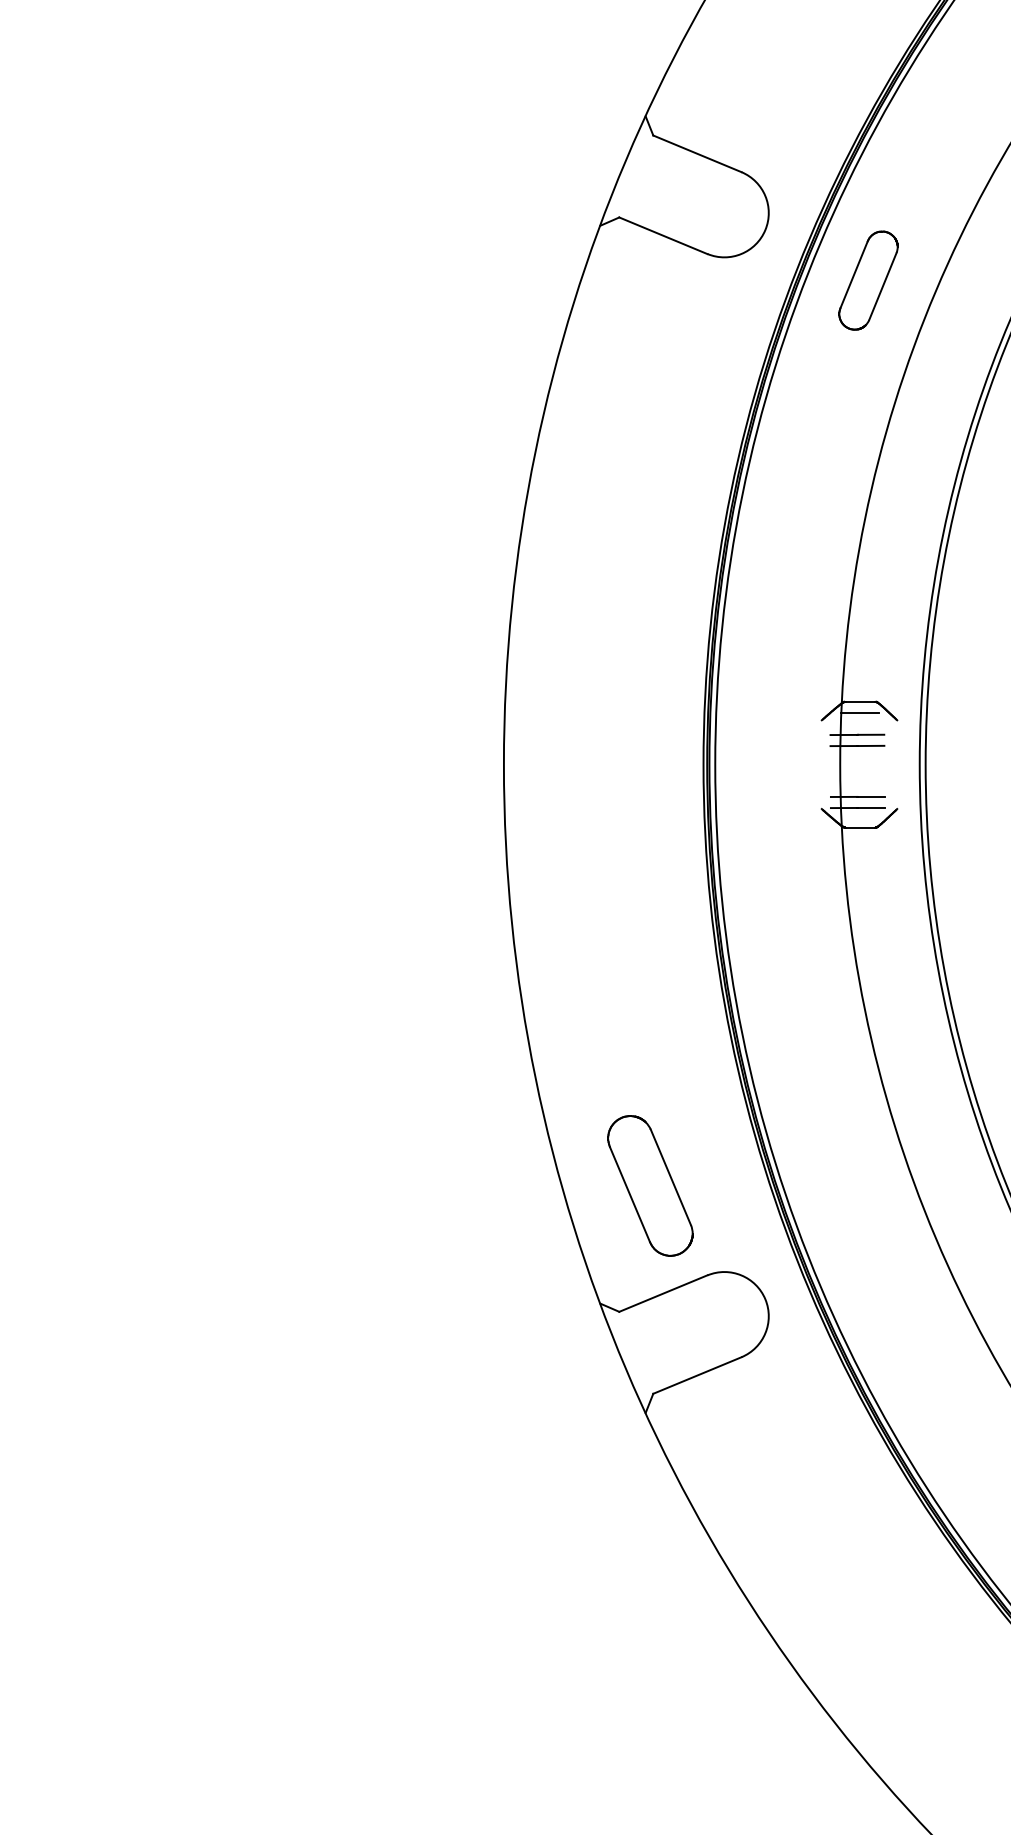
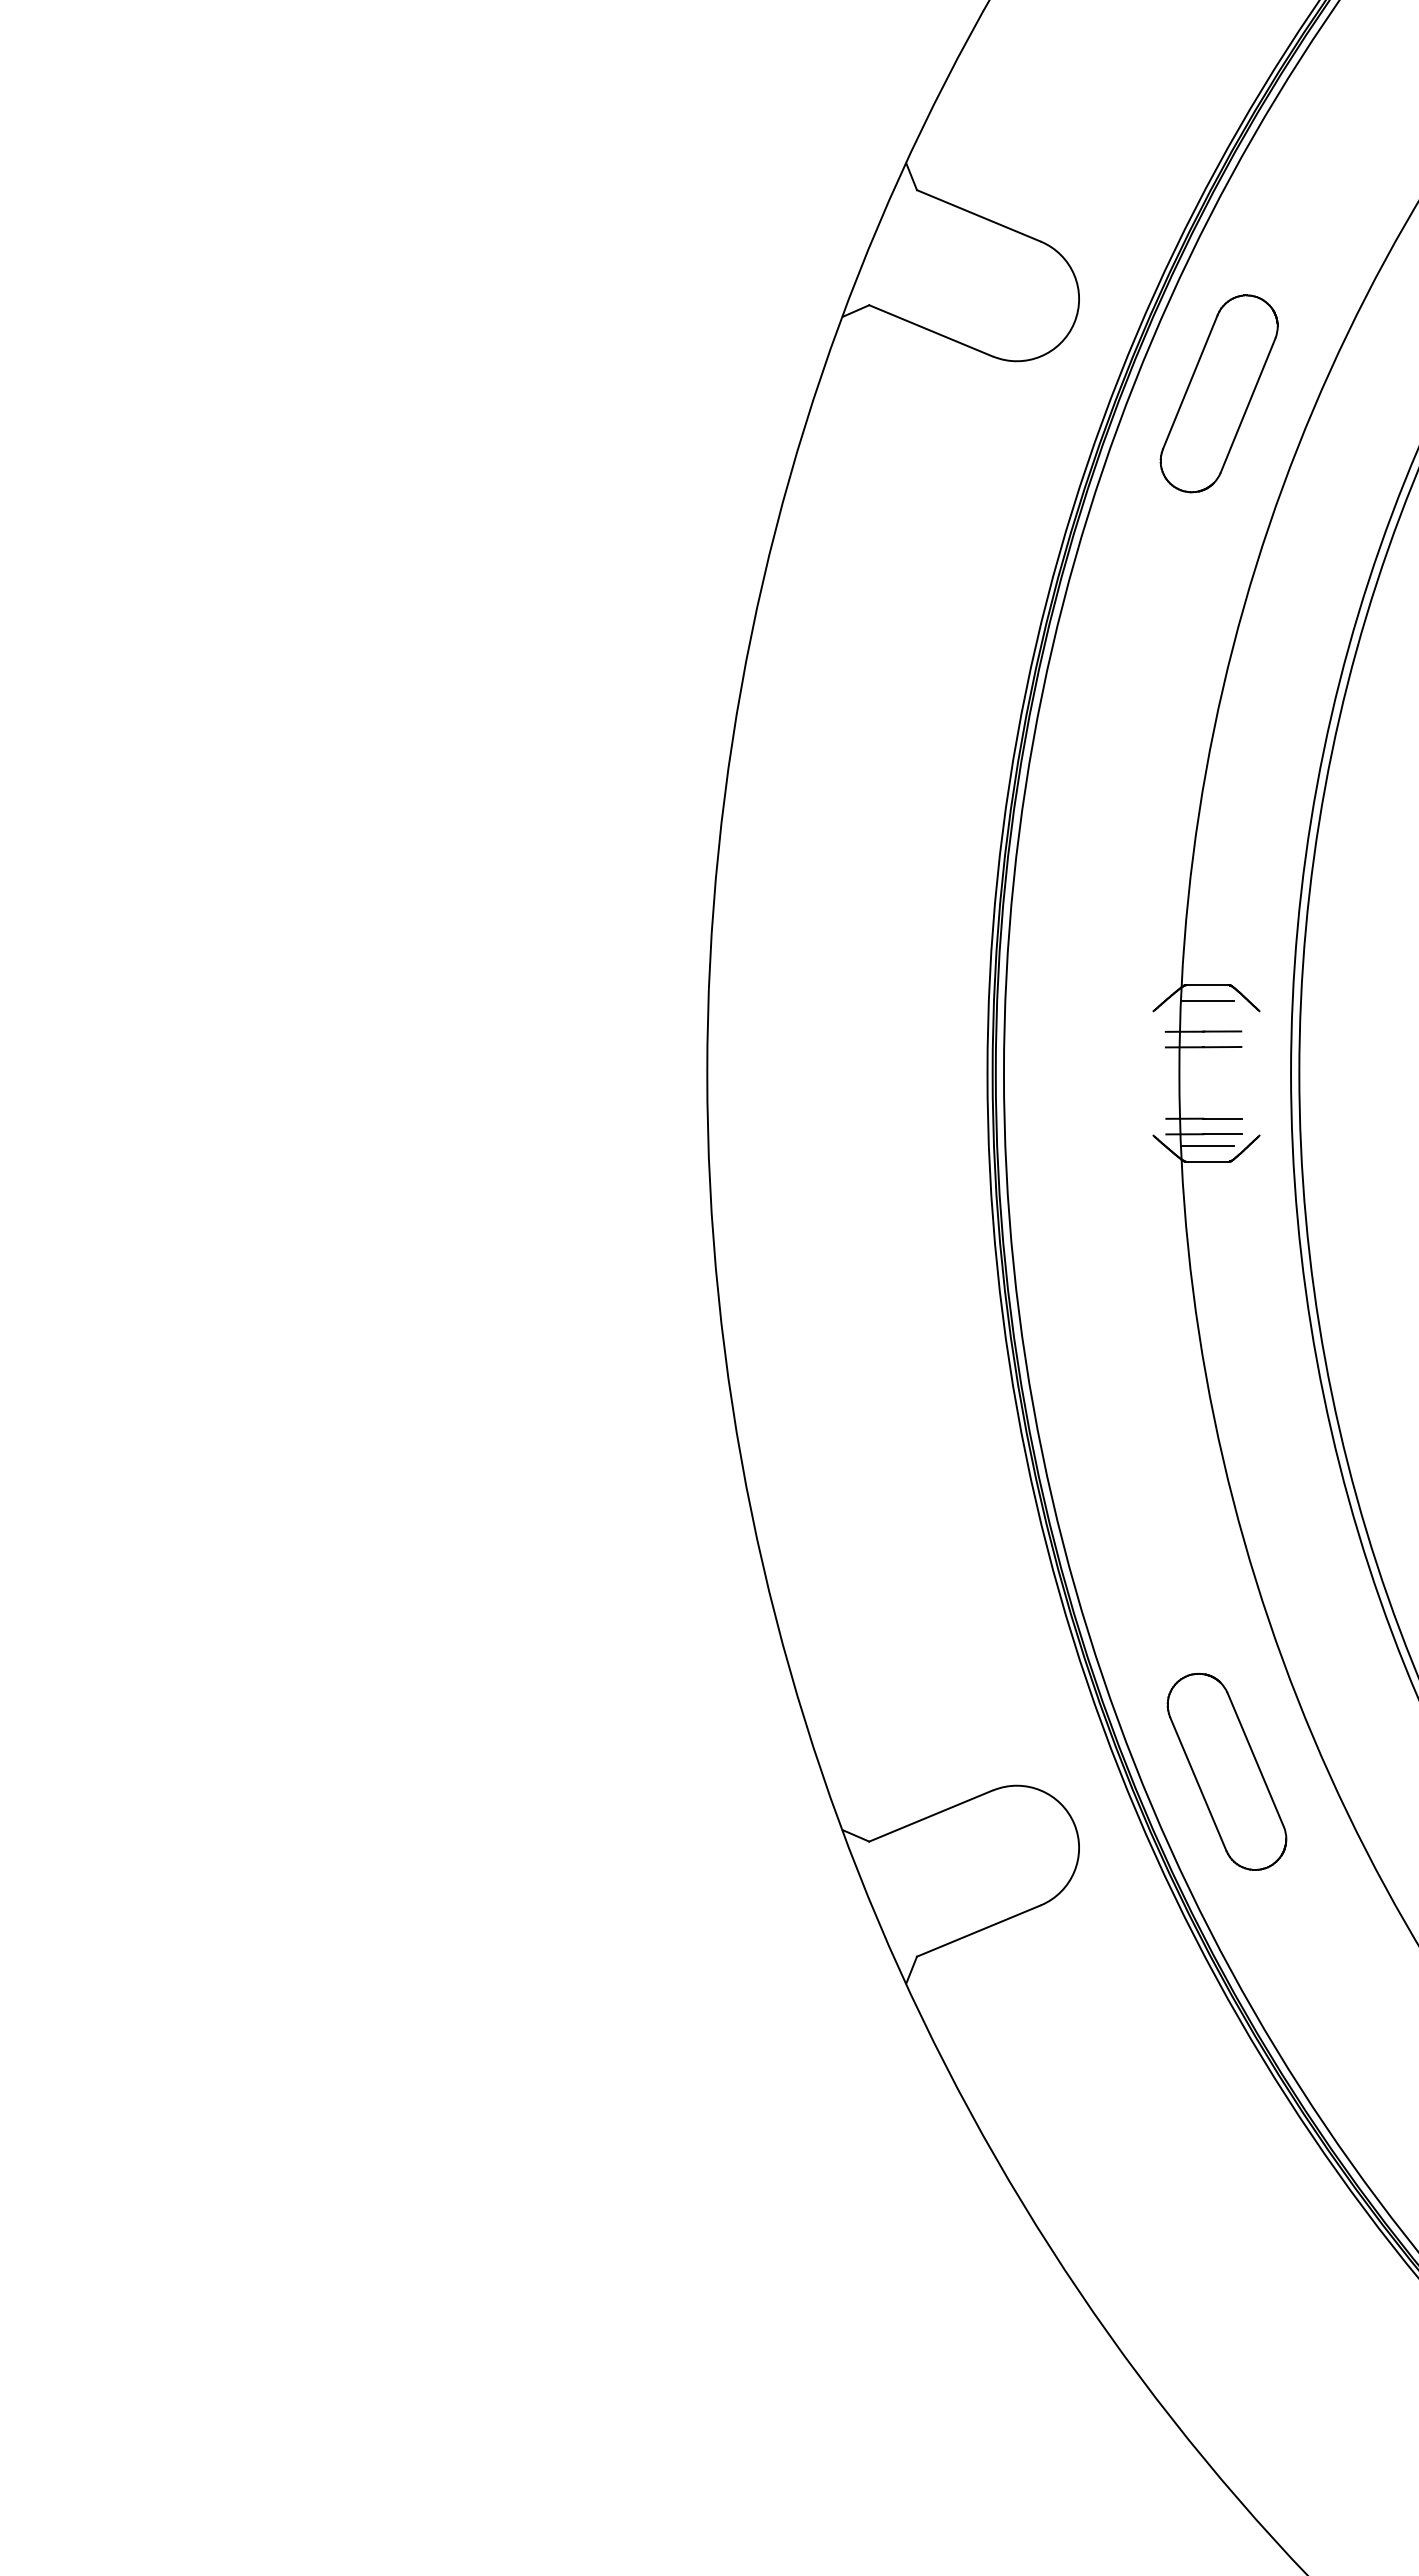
part: (868, 280) -> (1218, 393), size x1.43
line: (859, 816) -> (1206, 1146), added
part: (650, 1185) -> (1226, 1771), moved

